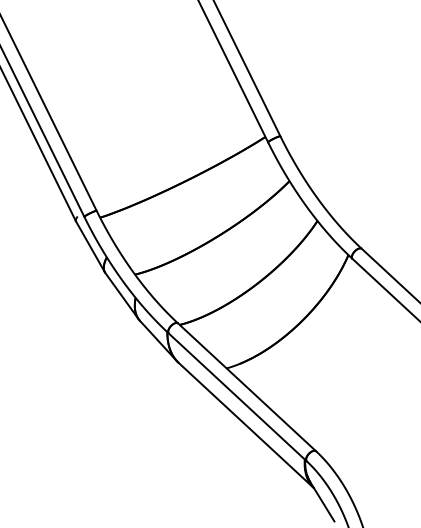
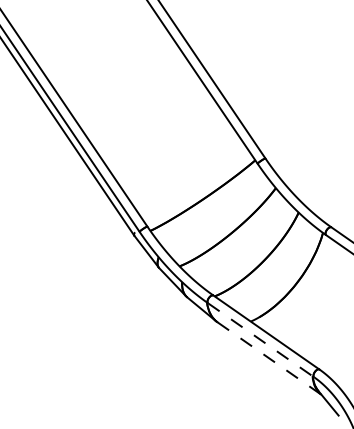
line: (238, 397) -> (261, 340), solid -> dashed
line: (246, 425) -> (269, 358), solid -> dashed

